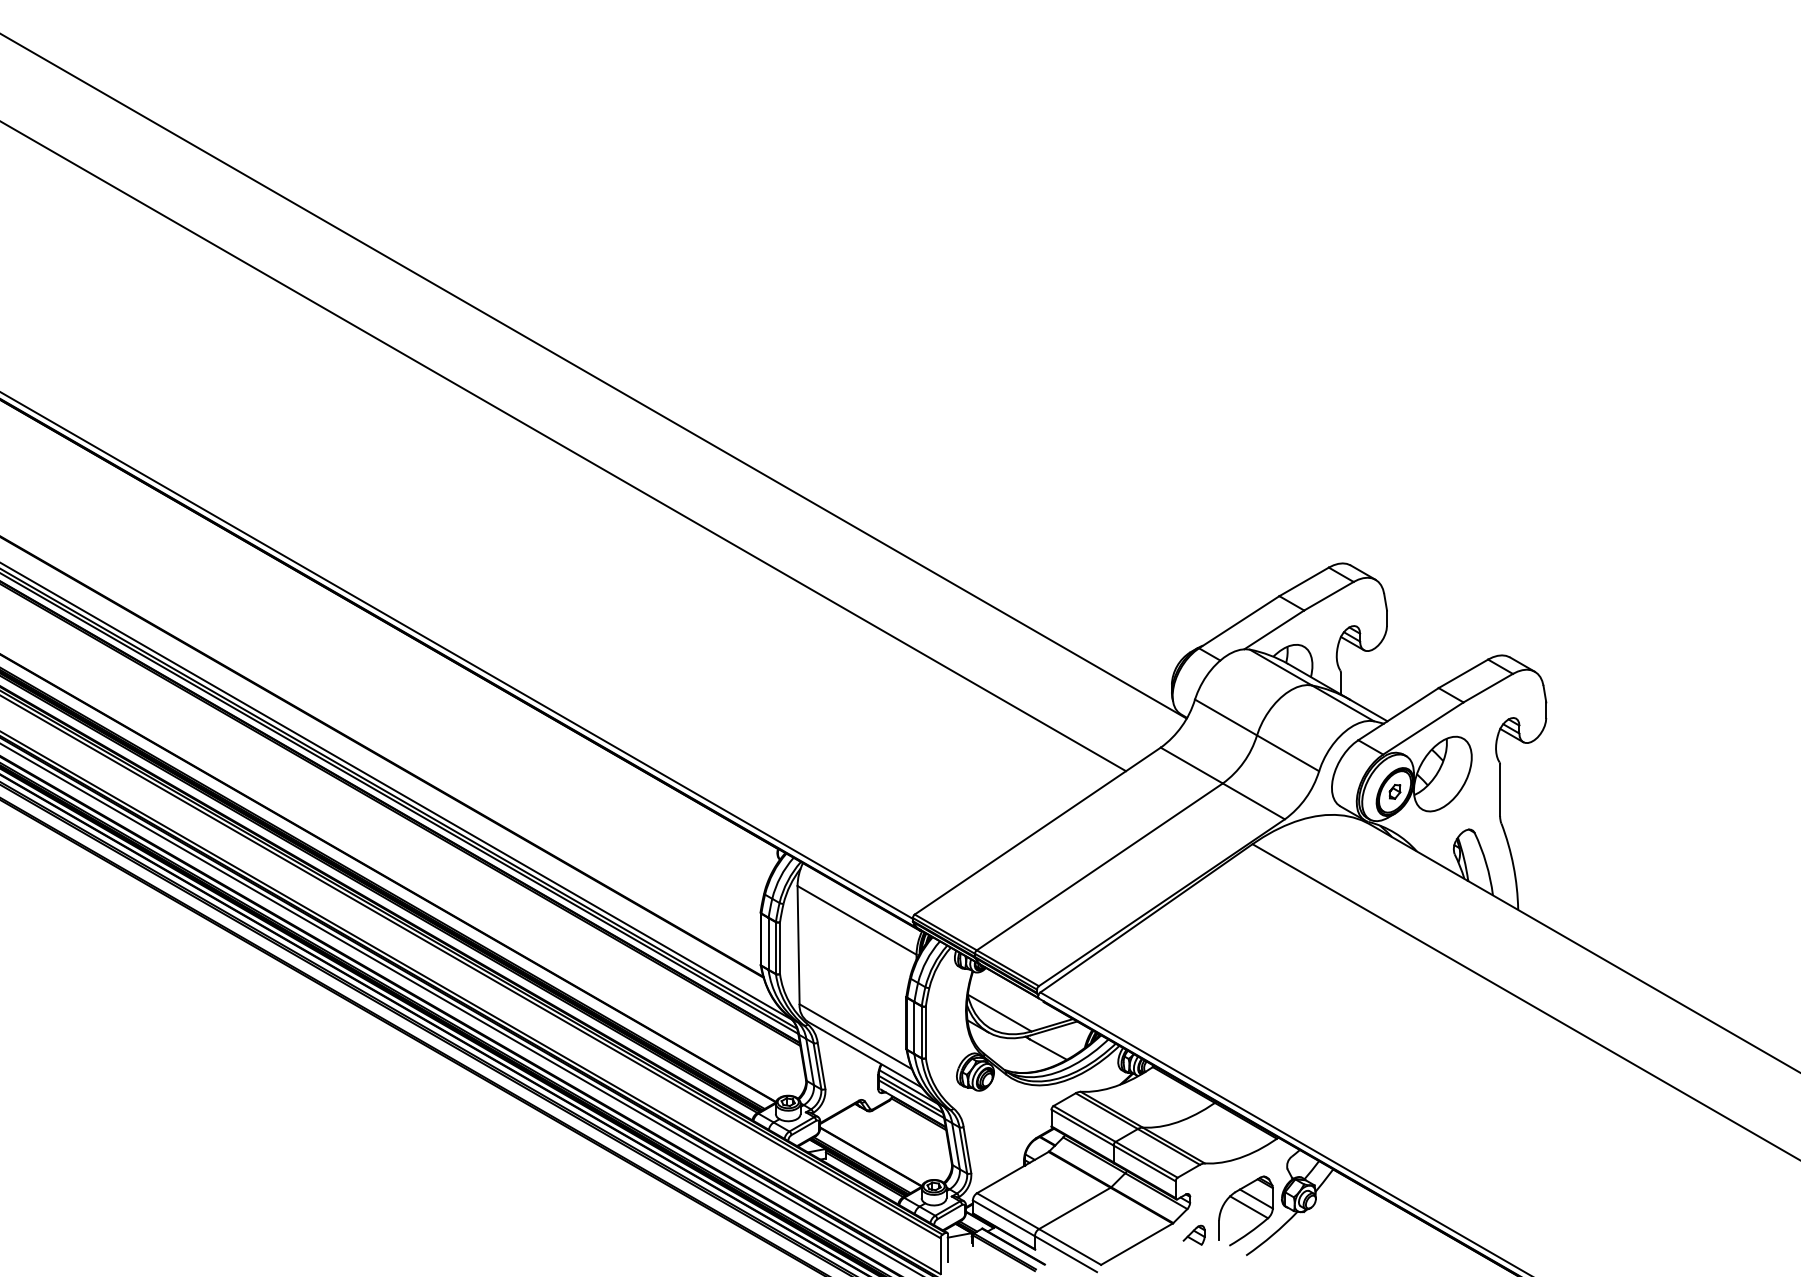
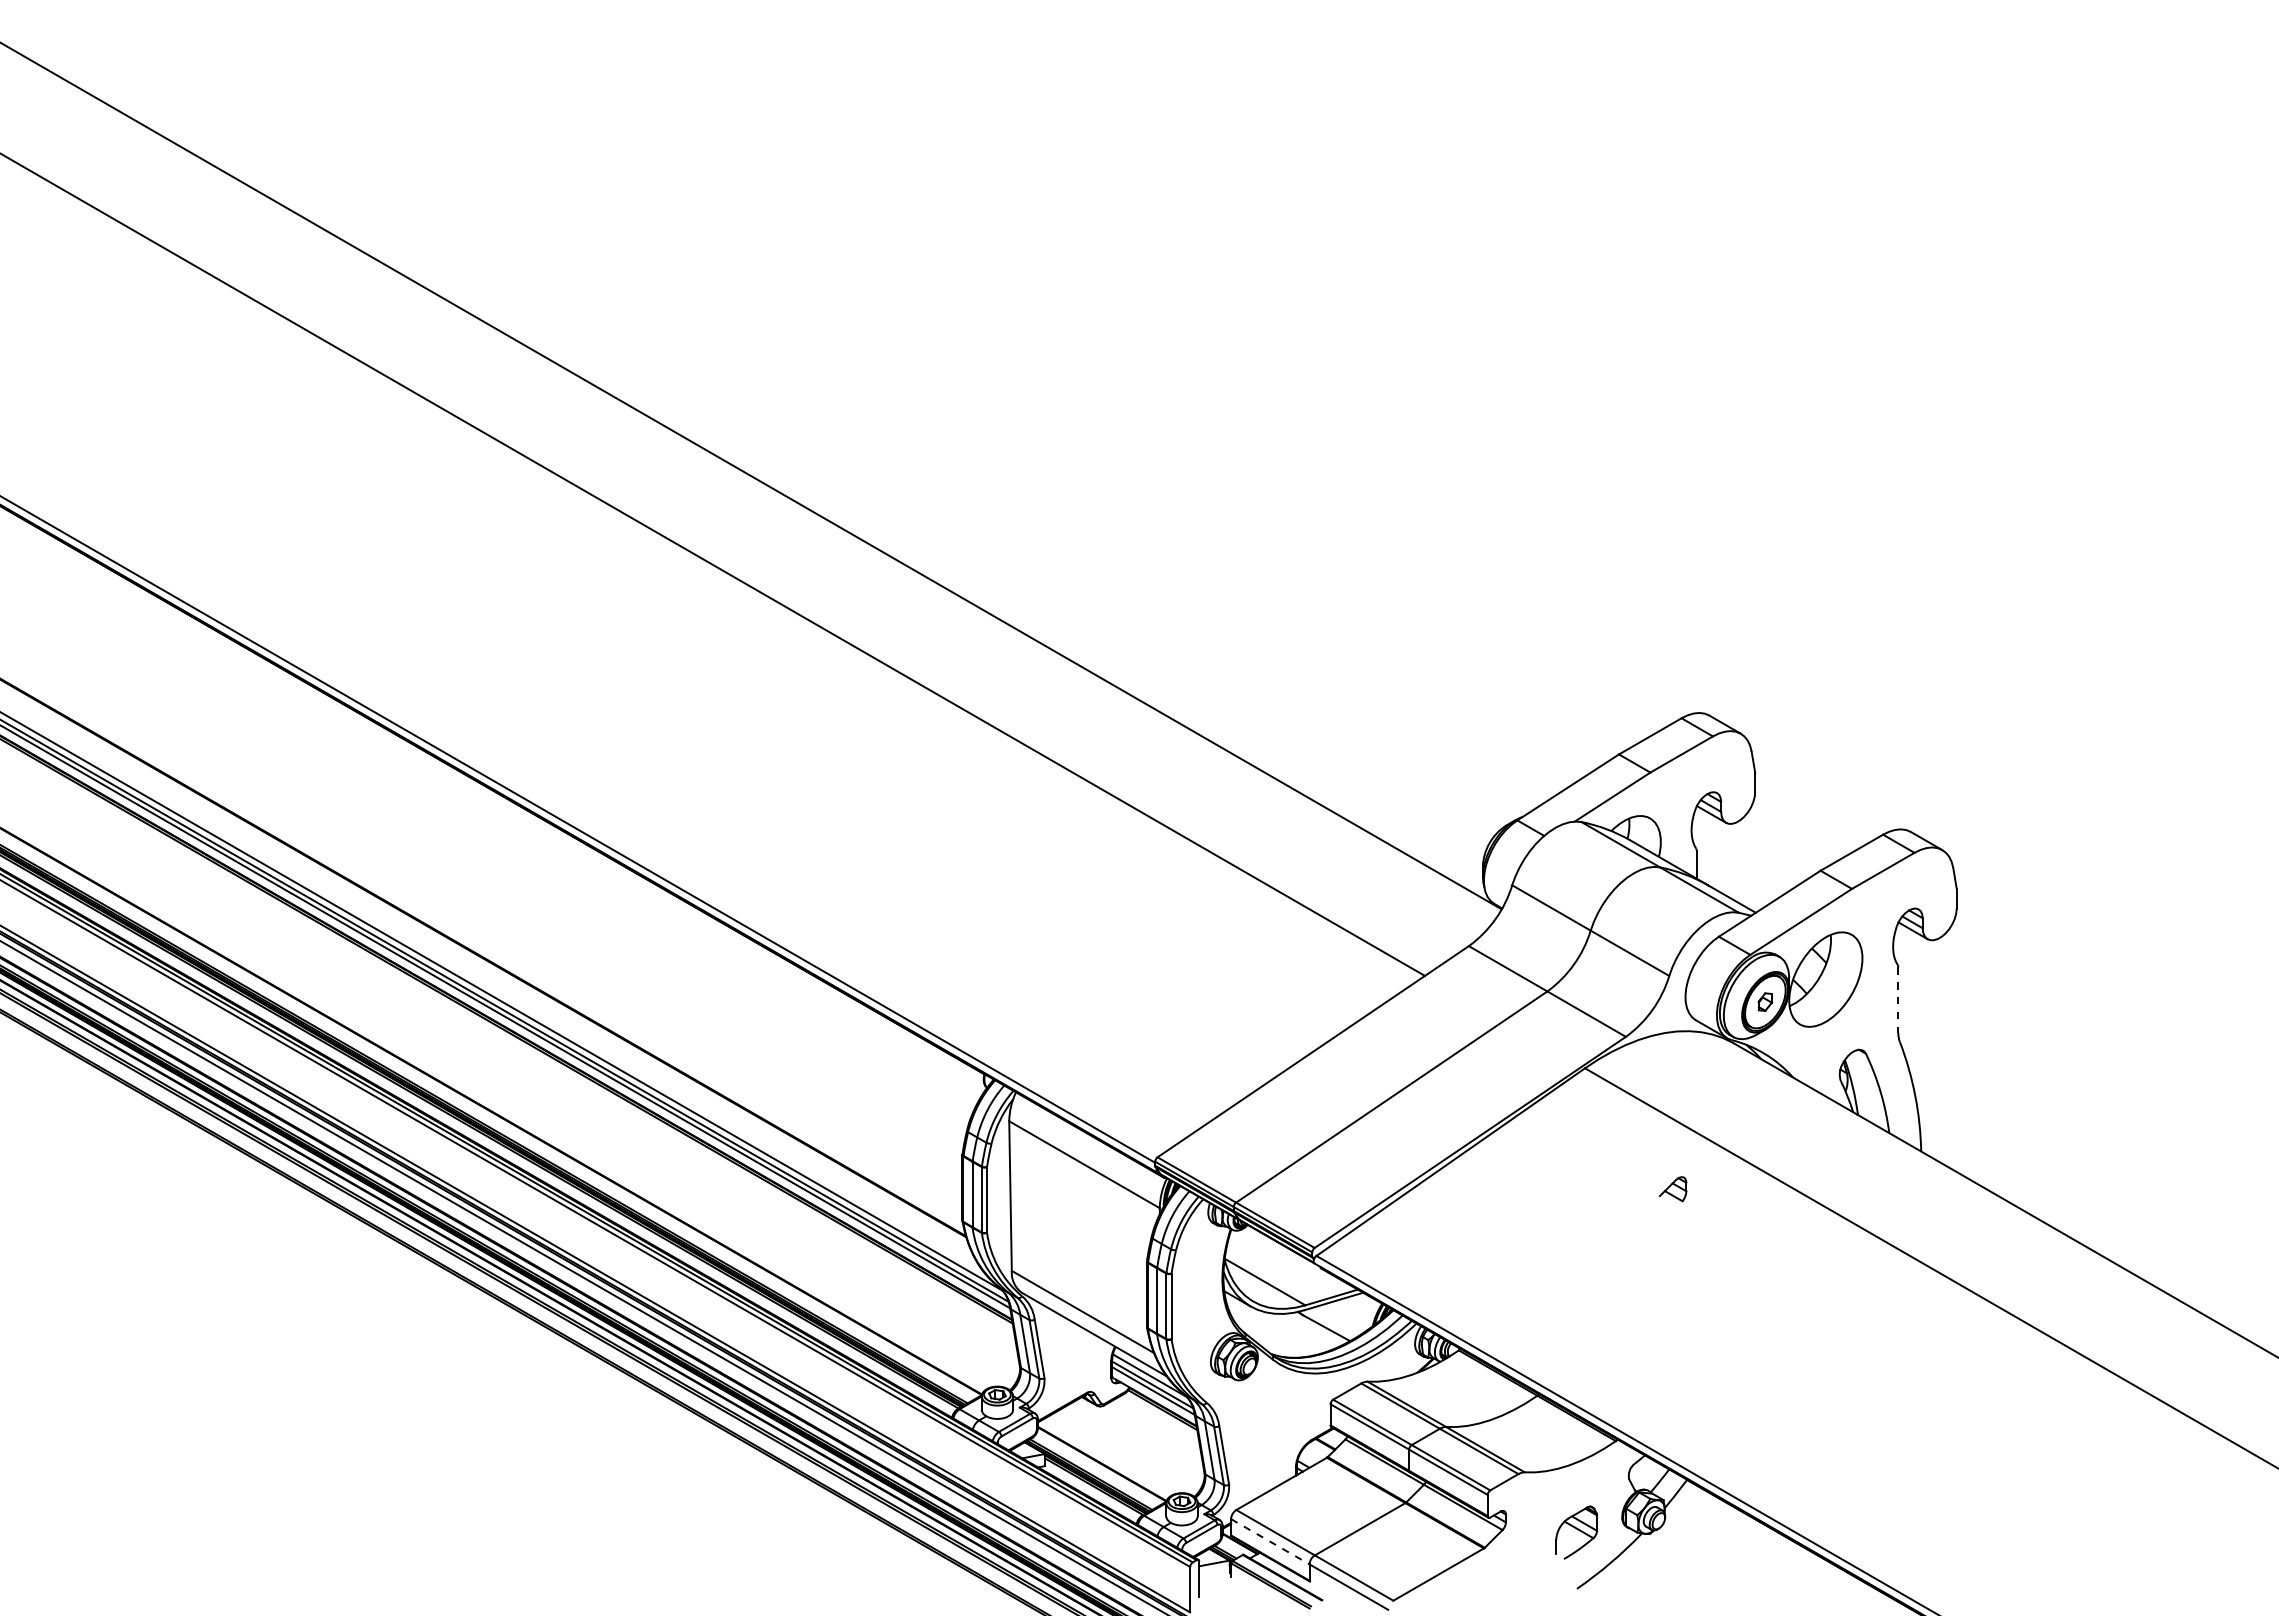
line: (1500, 790) -> (1898, 1000), solid -> dashed
part: (1245, 1210) -> (1576, 1532), size x0.6
line: (1004, 1218) -> (1270, 1542), solid -> dashed
part: (1194, 1235) -> (1673, 1189), moved

